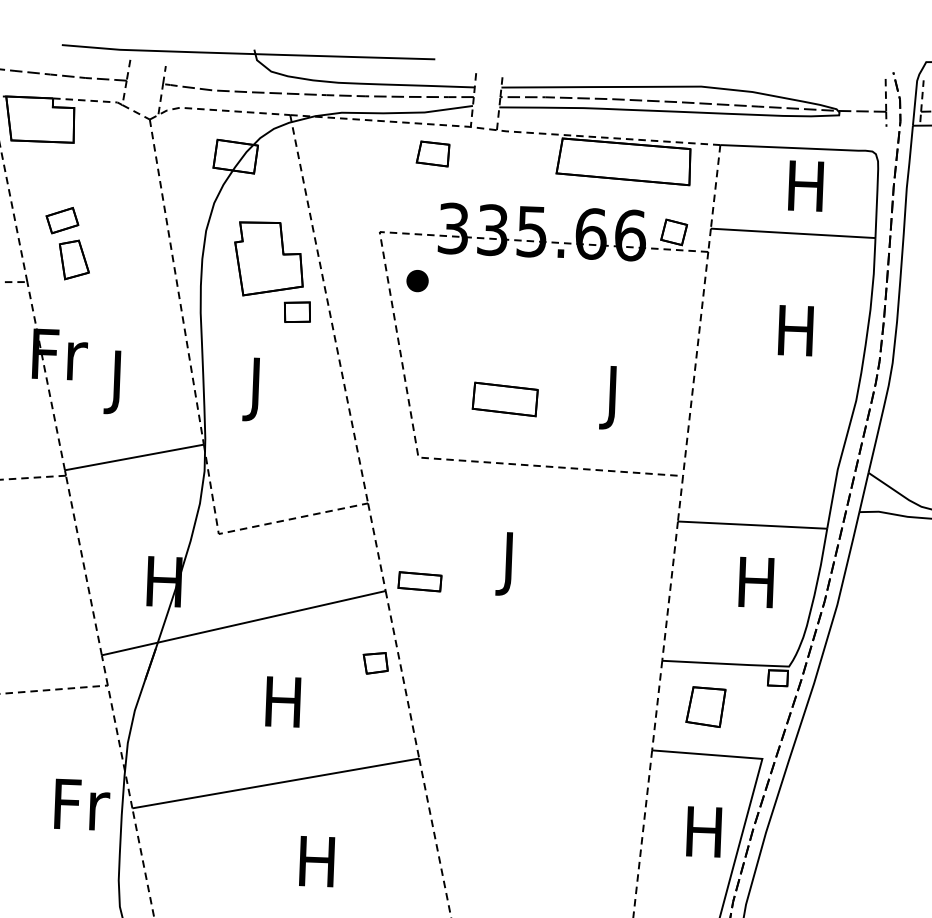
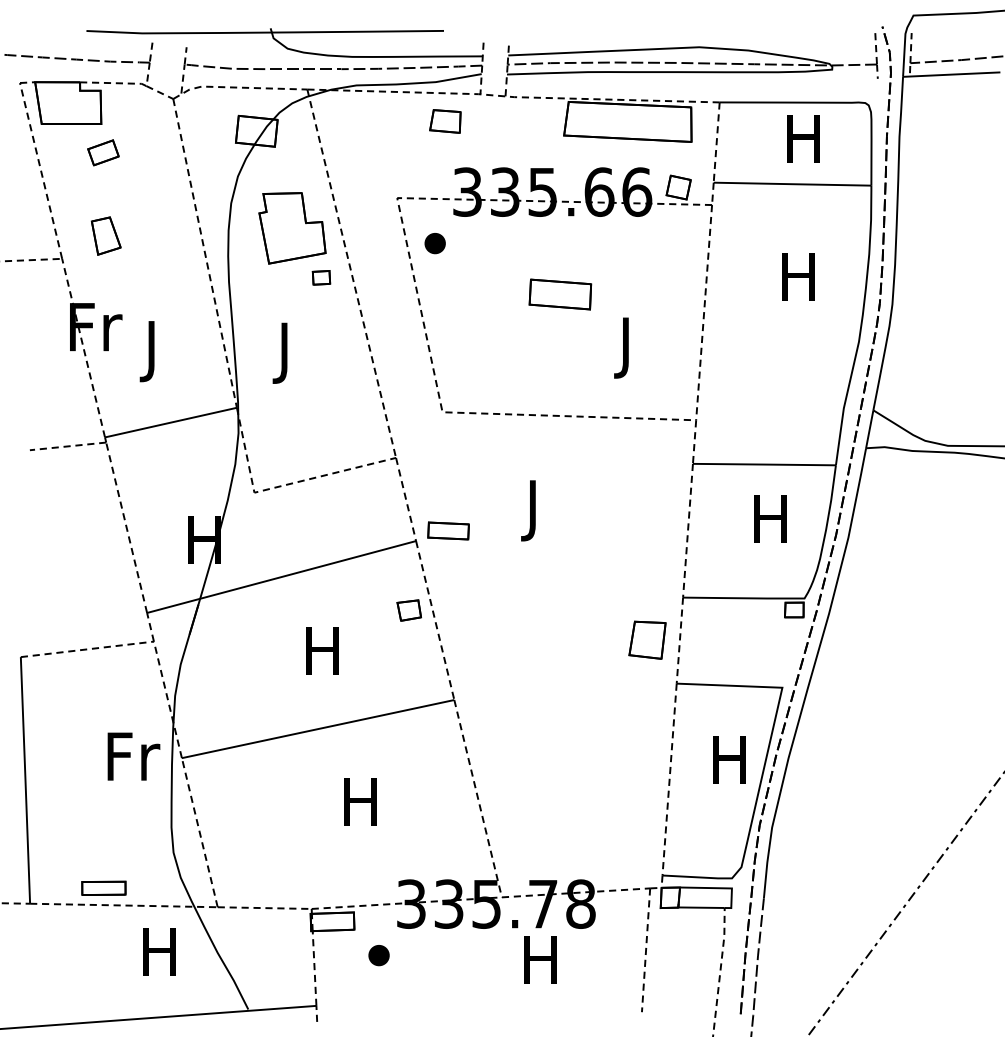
part: (62, 220) -> (103, 152), moved
part: (297, 311) -> (321, 277), size x0.7
part: (505, 399) -> (560, 294), moved
part: (705, 706) -> (647, 639), moved

